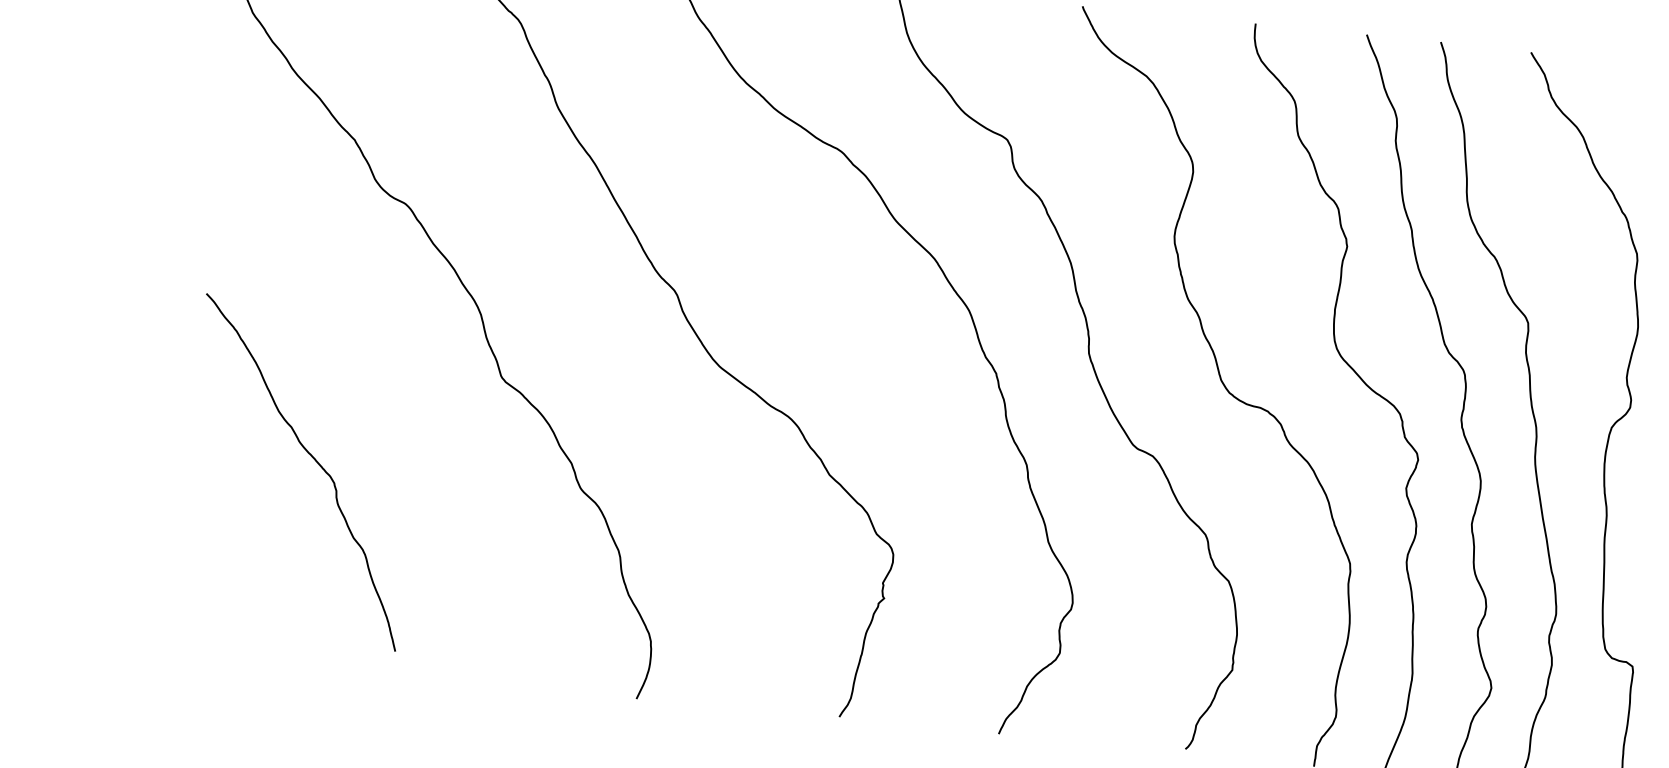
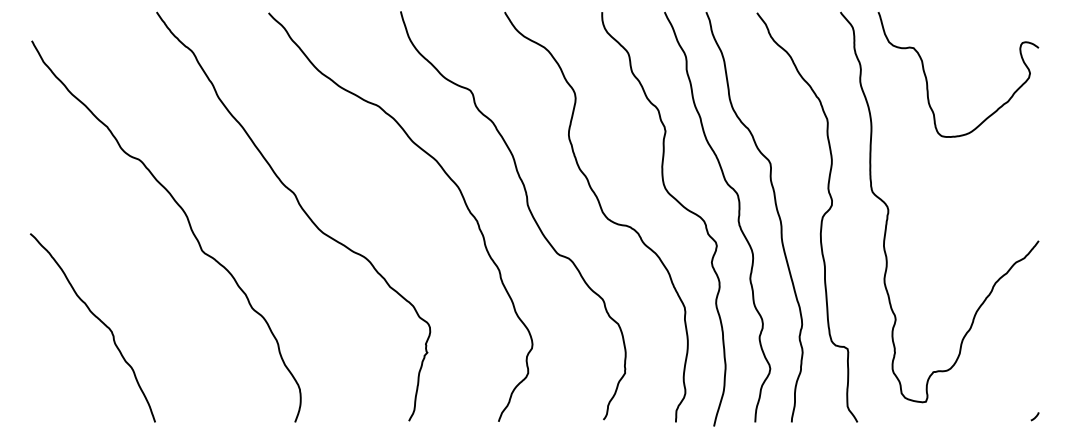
curve: (310, 458) -> (97, 319), moved

